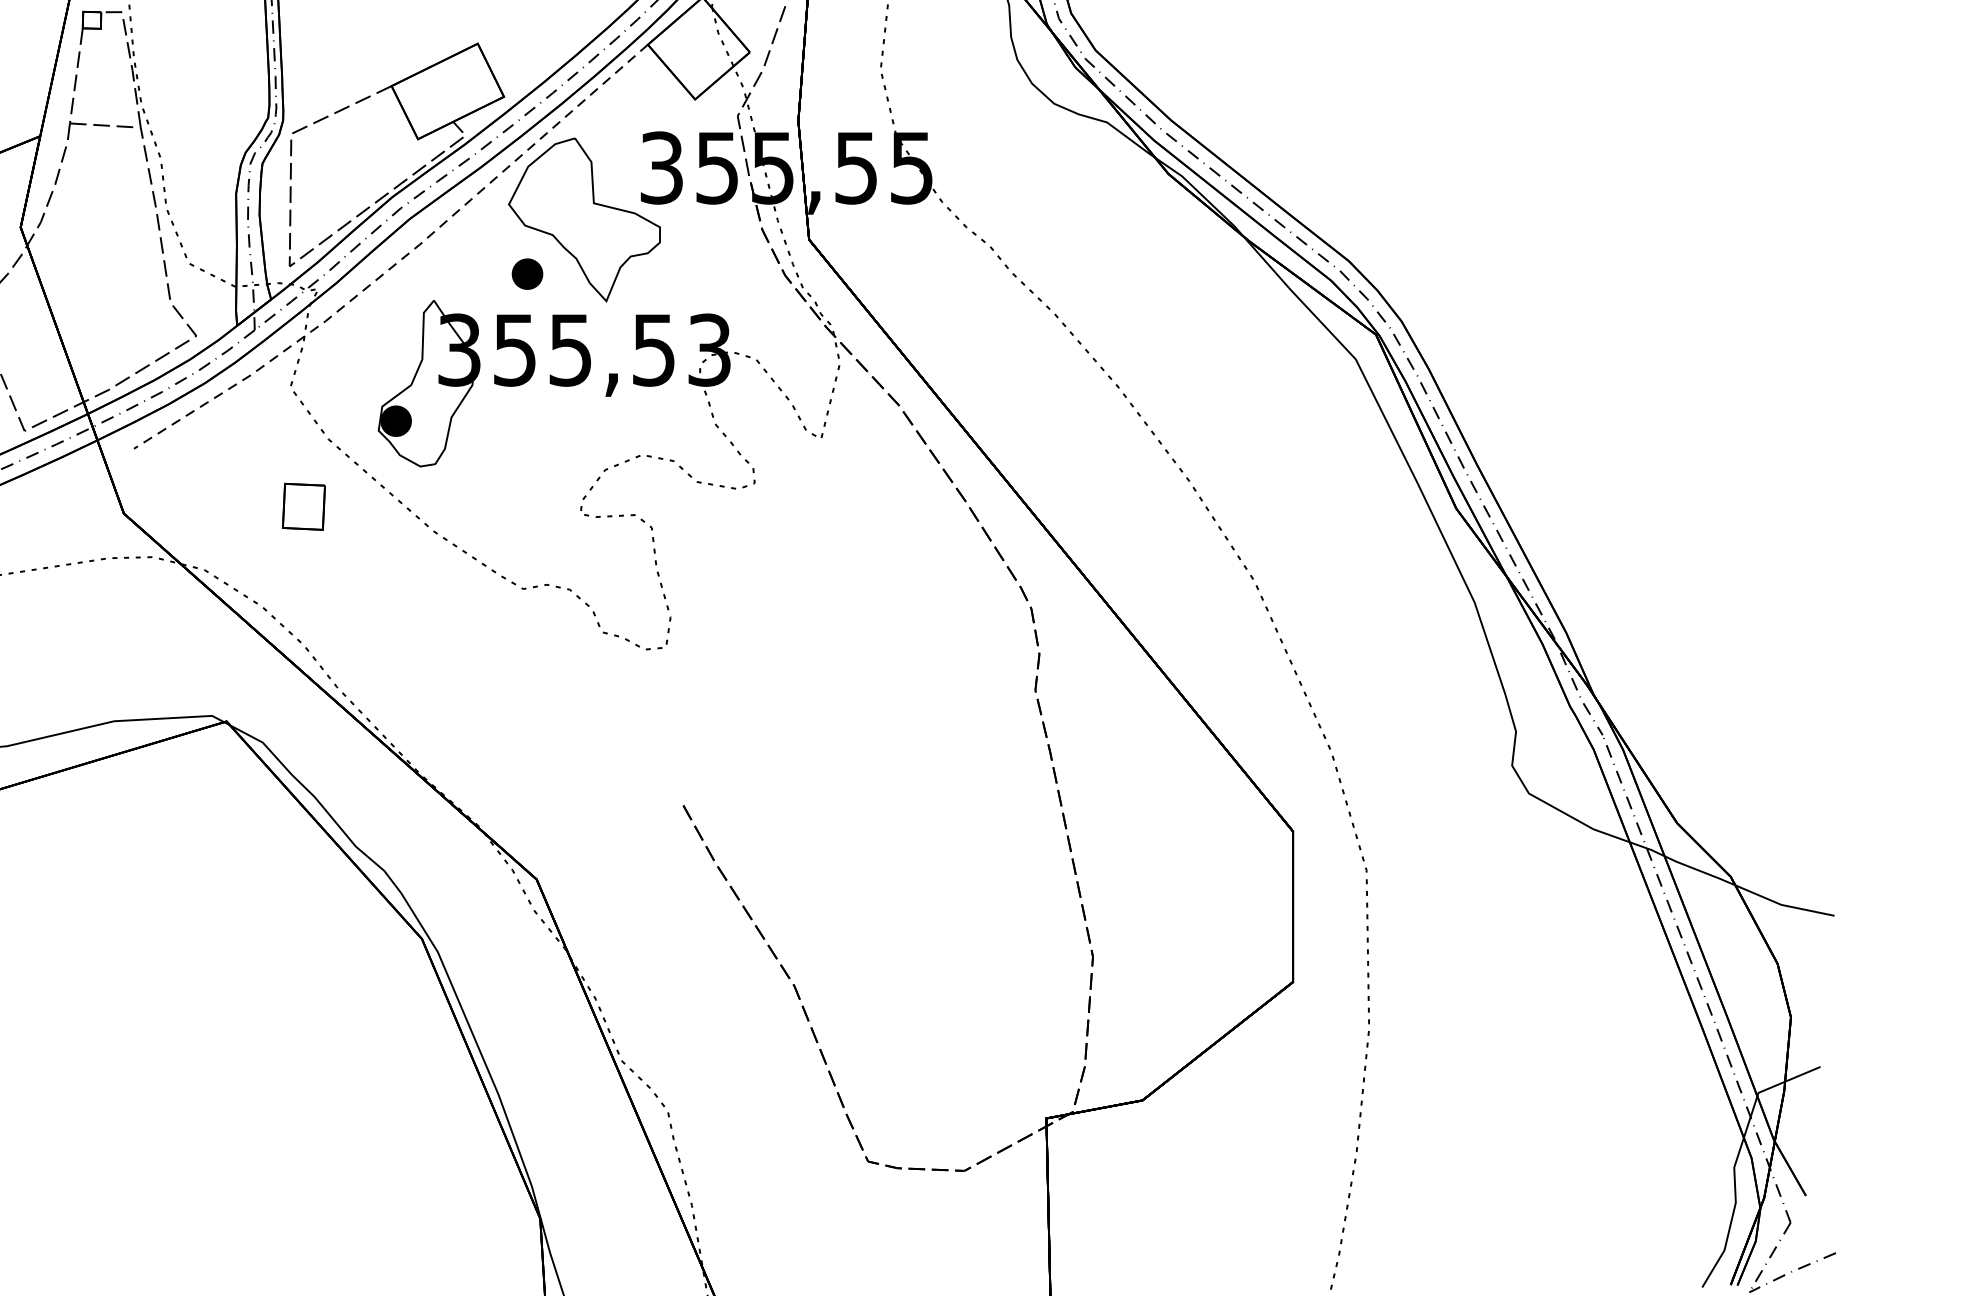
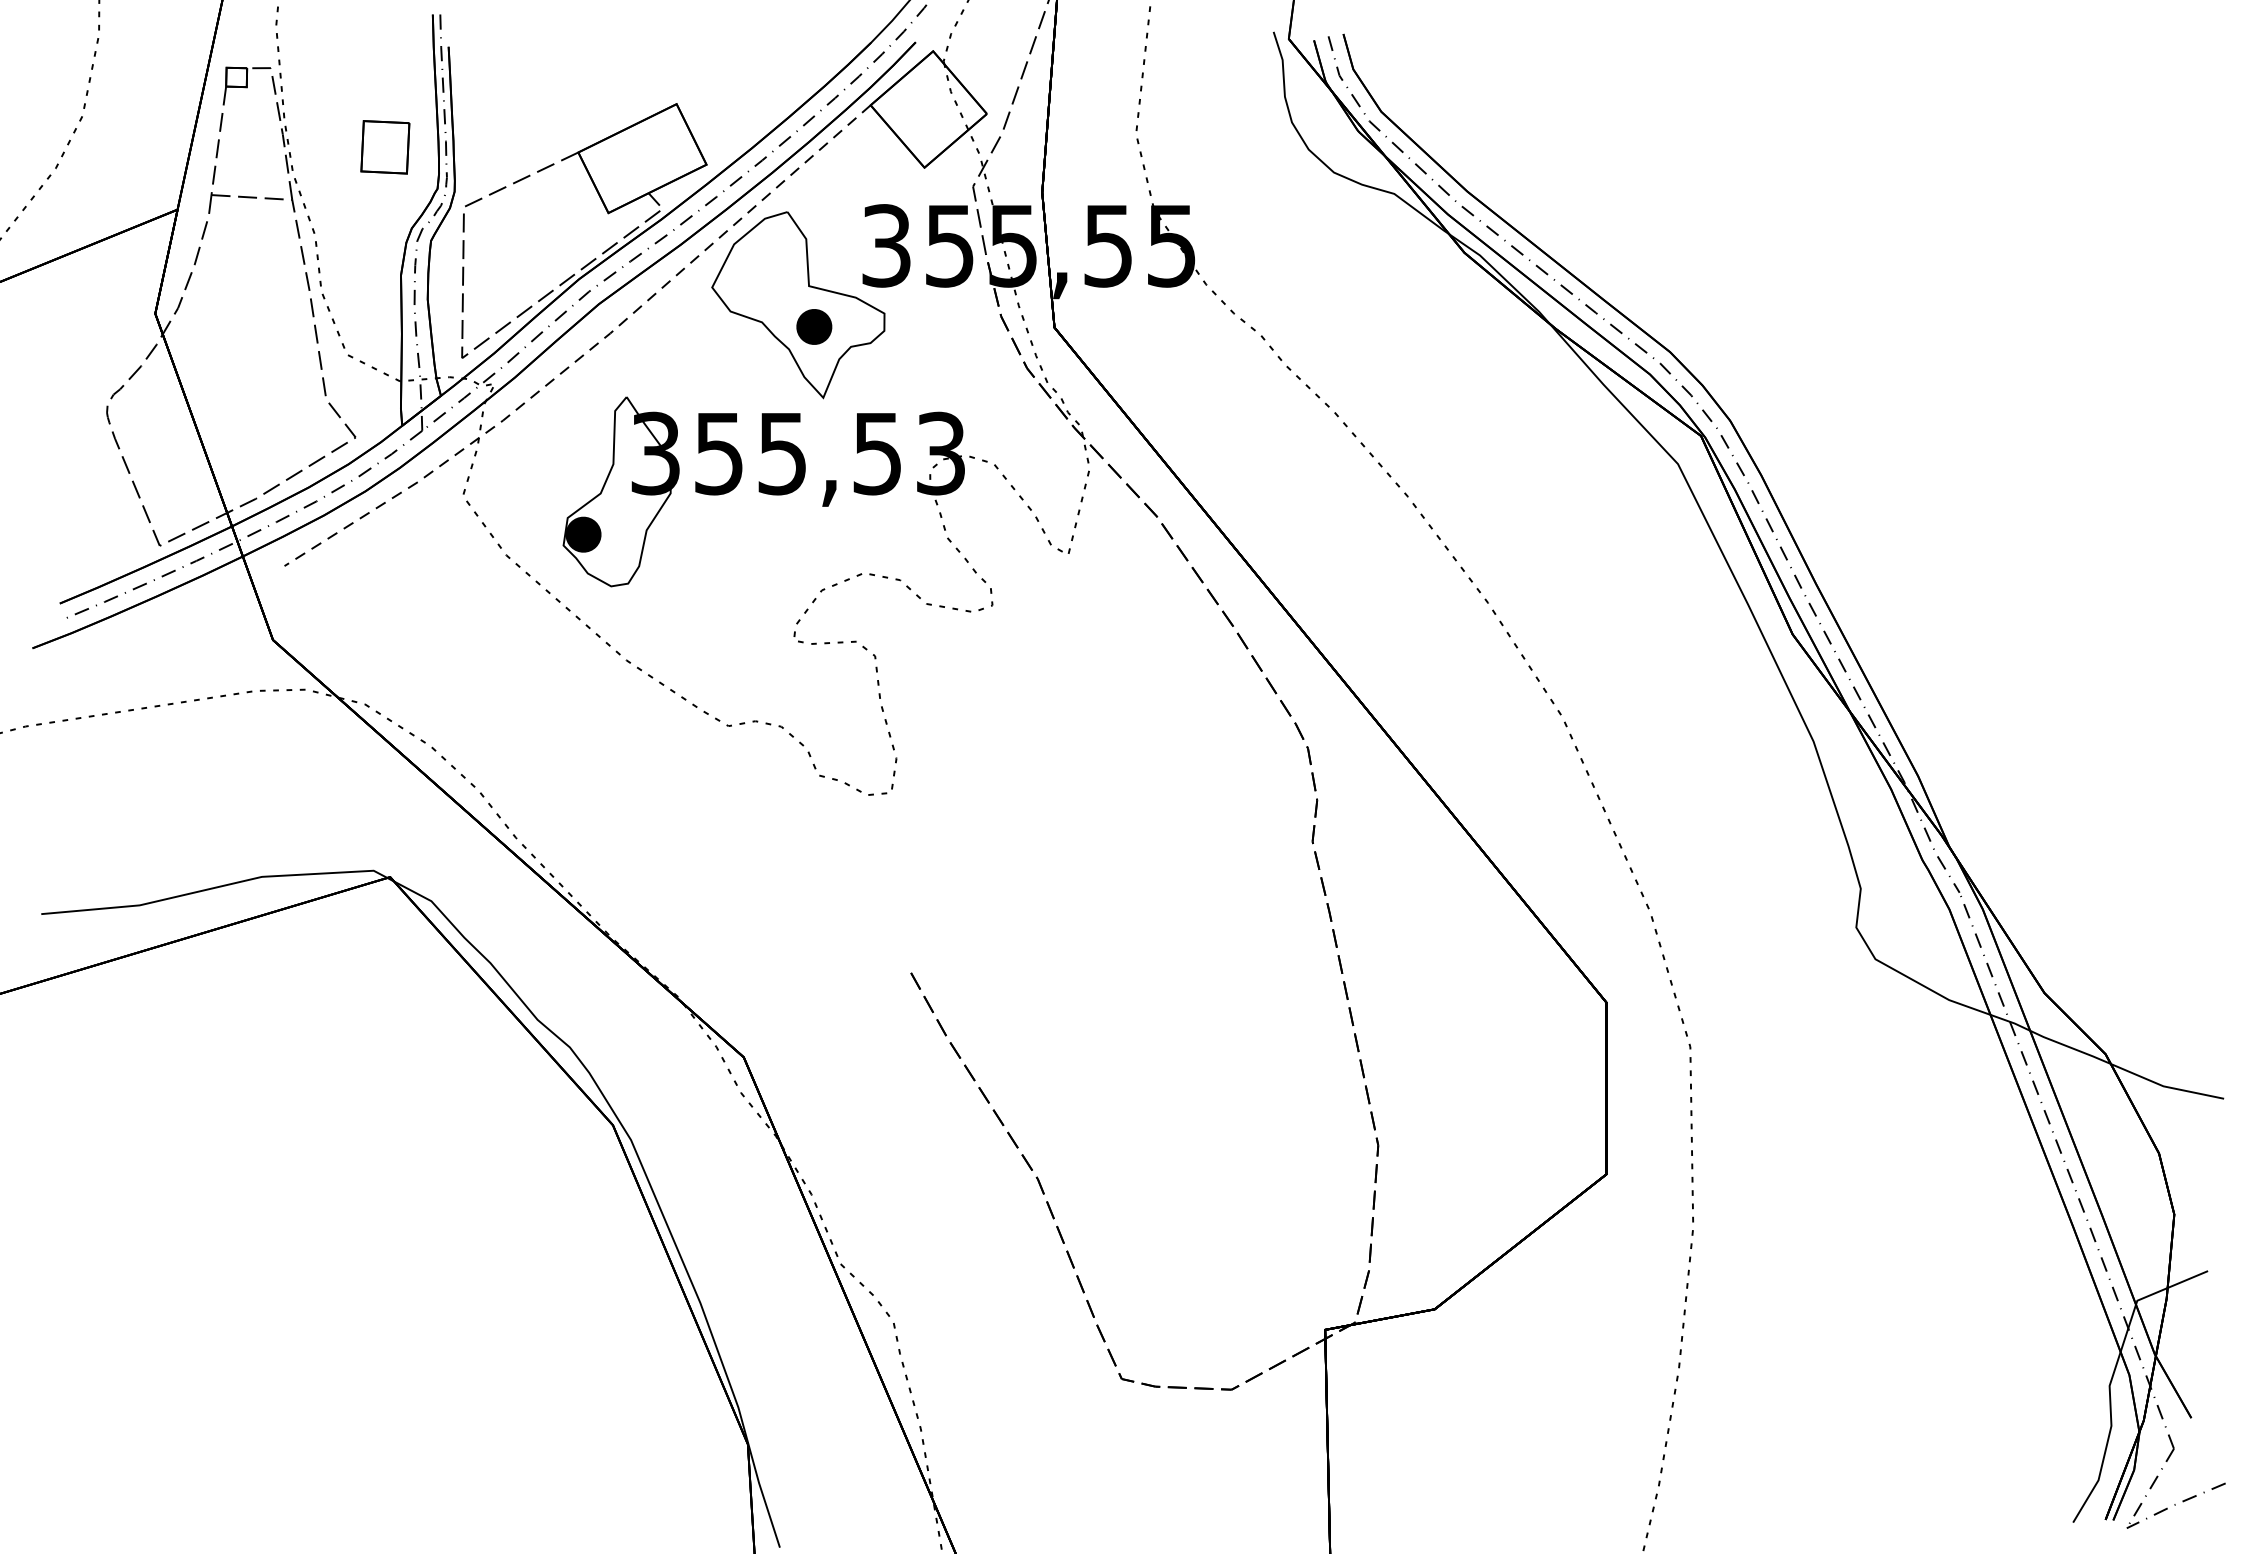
part: (527, 273) -> (814, 326), moved
part: (304, 506) -> (385, 147), moved

